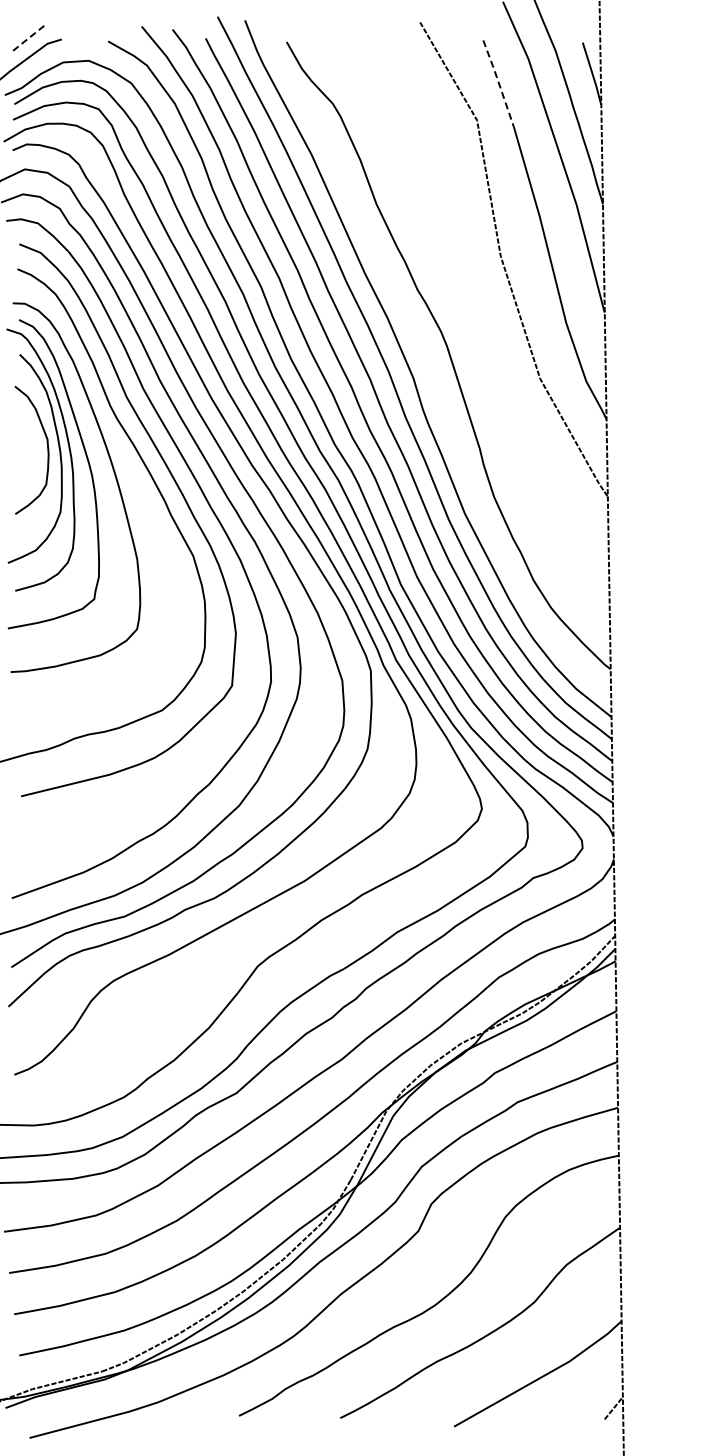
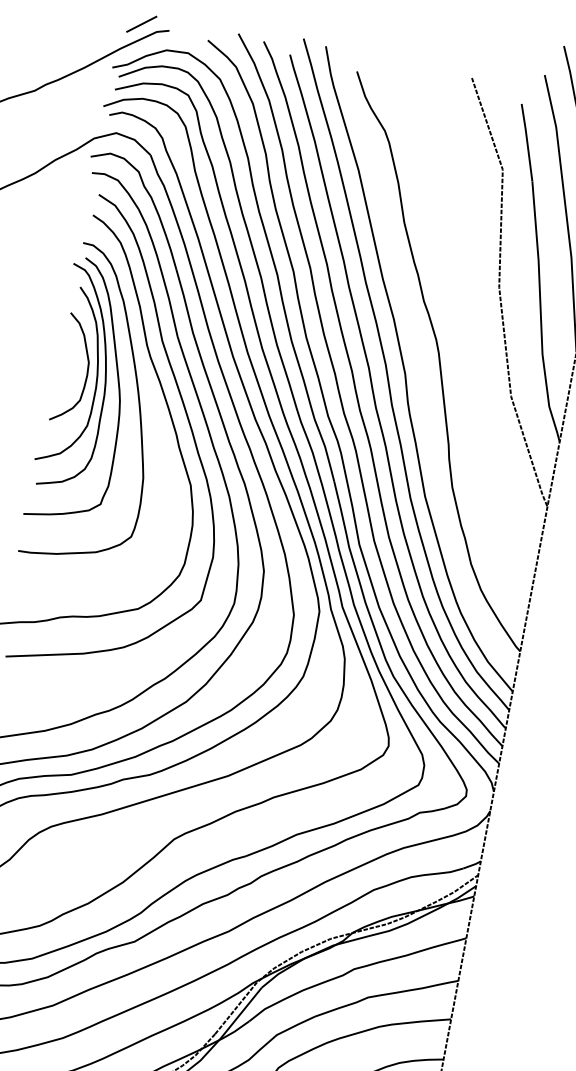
line: (28, 38) -> (141, 24), dashed -> solid
line: (498, 83) -> (526, 142), dashed -> solid

